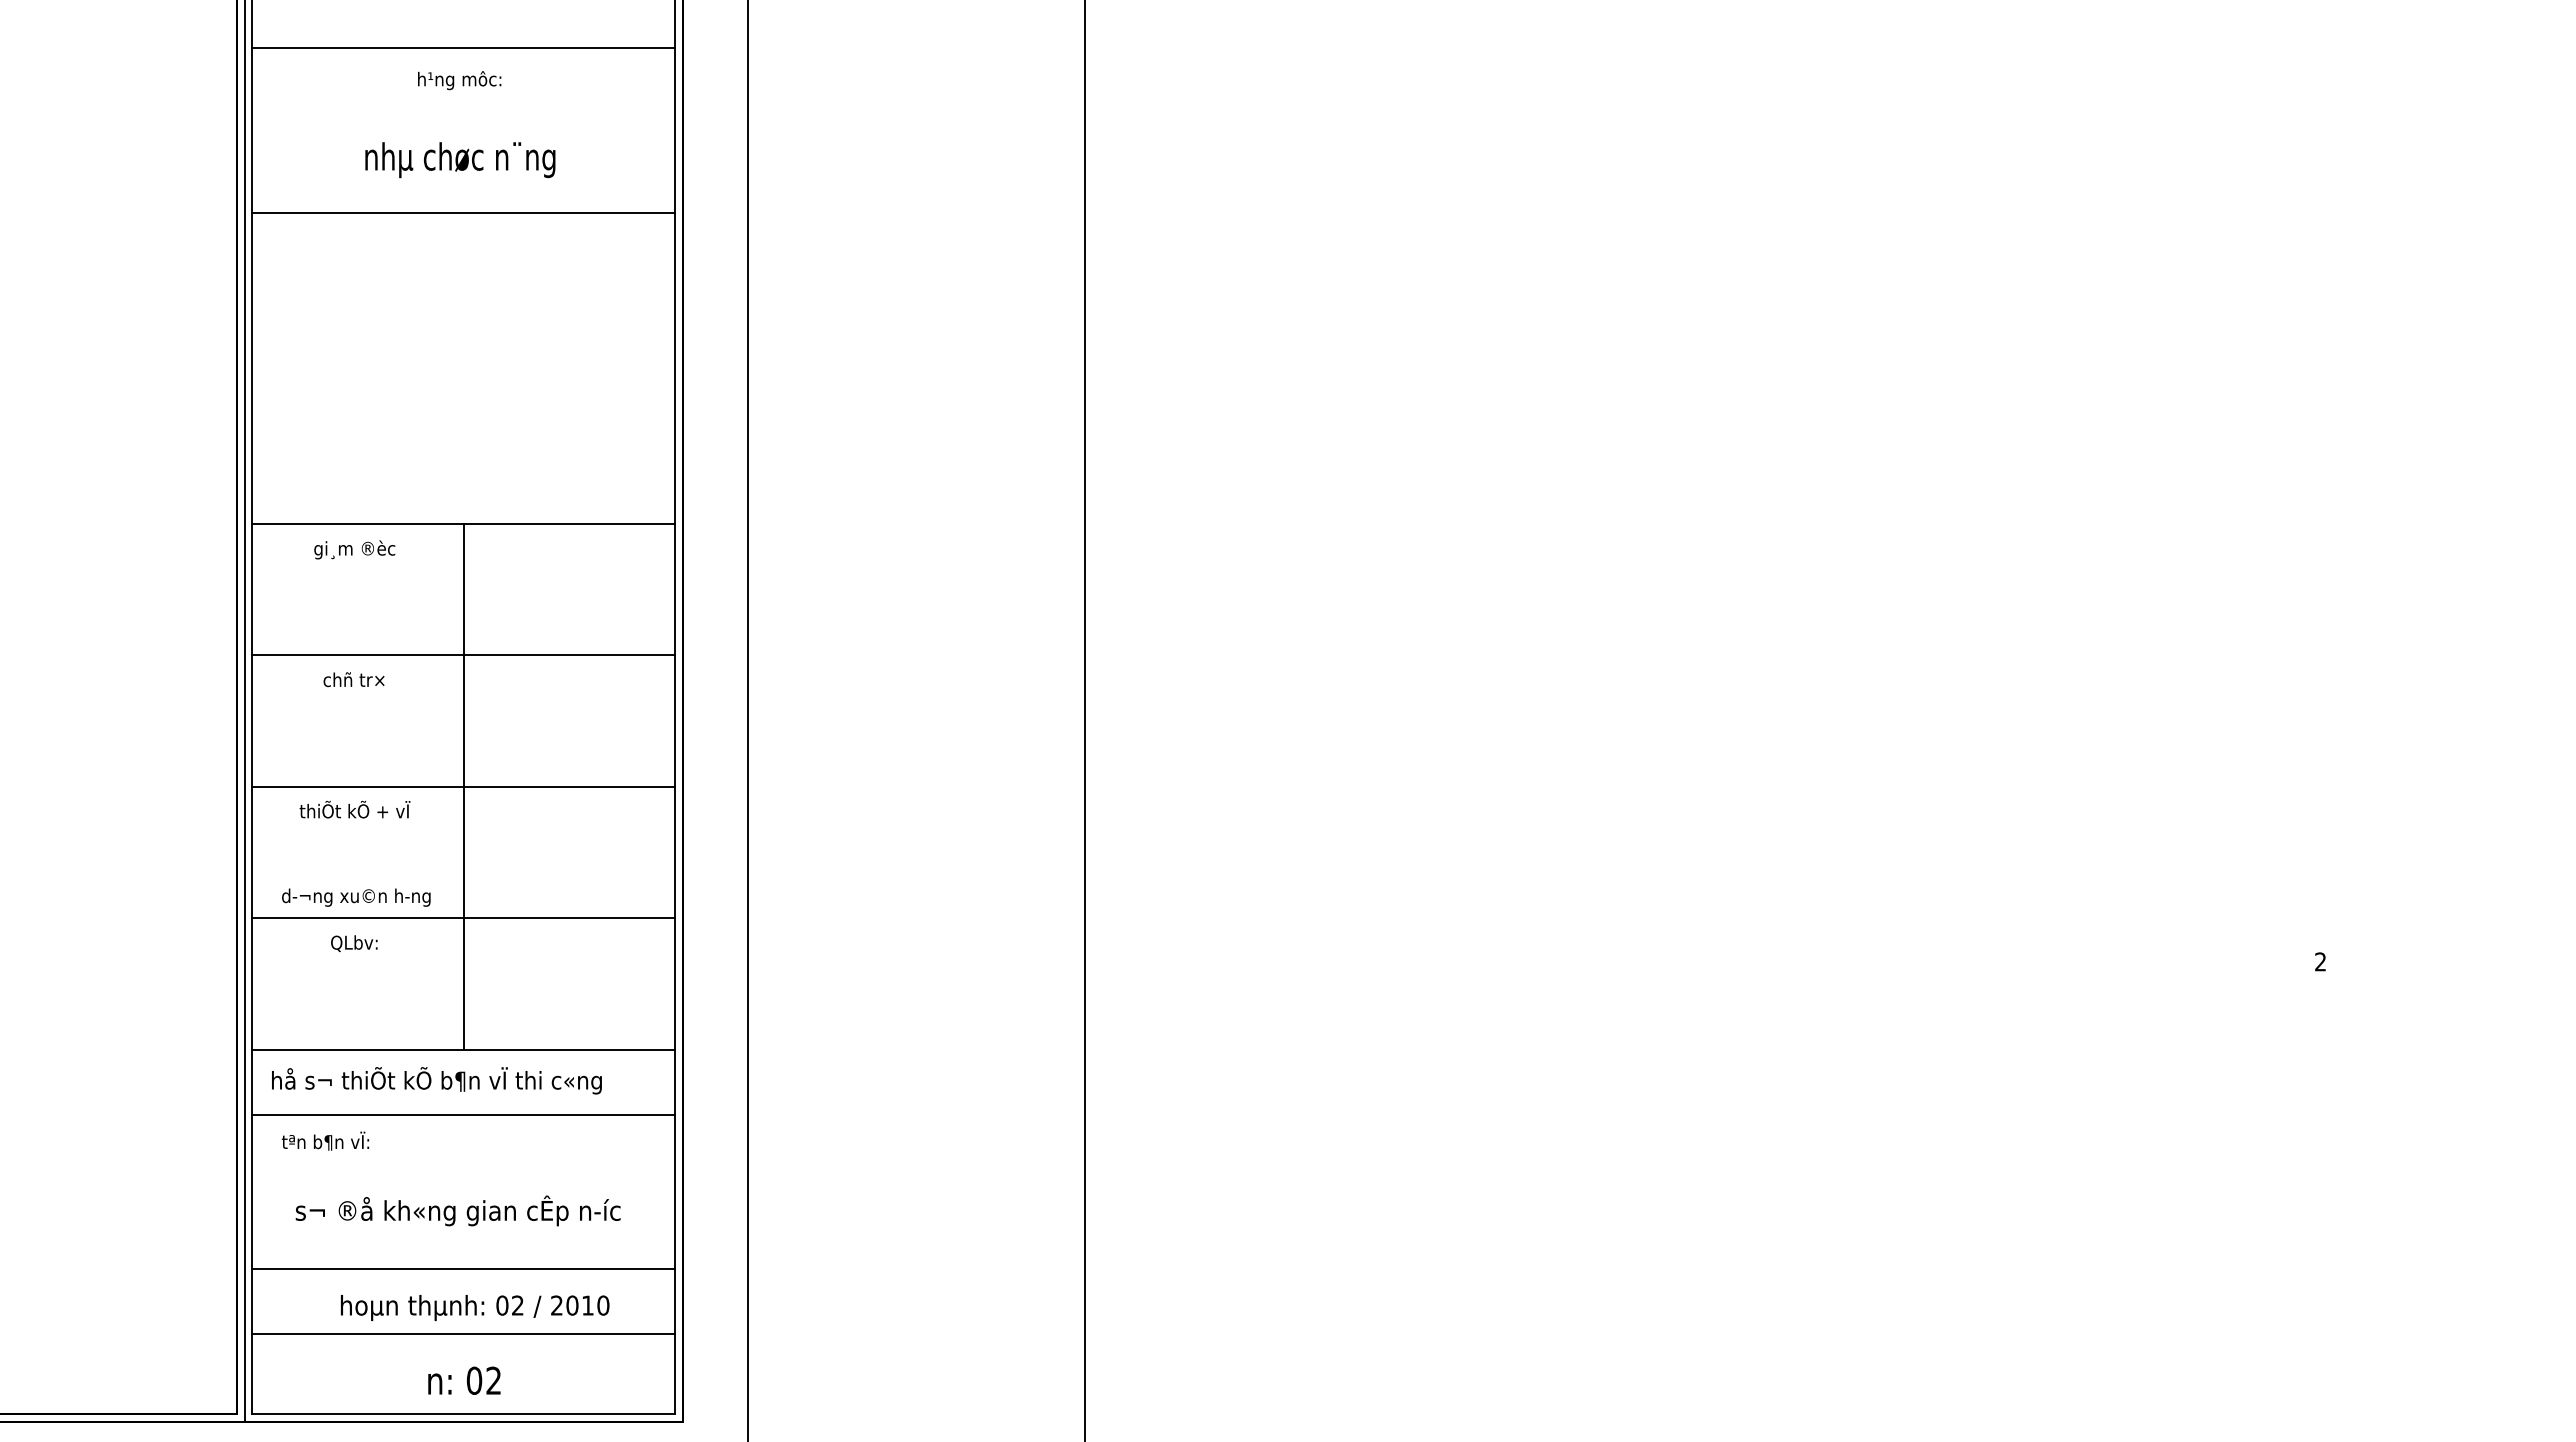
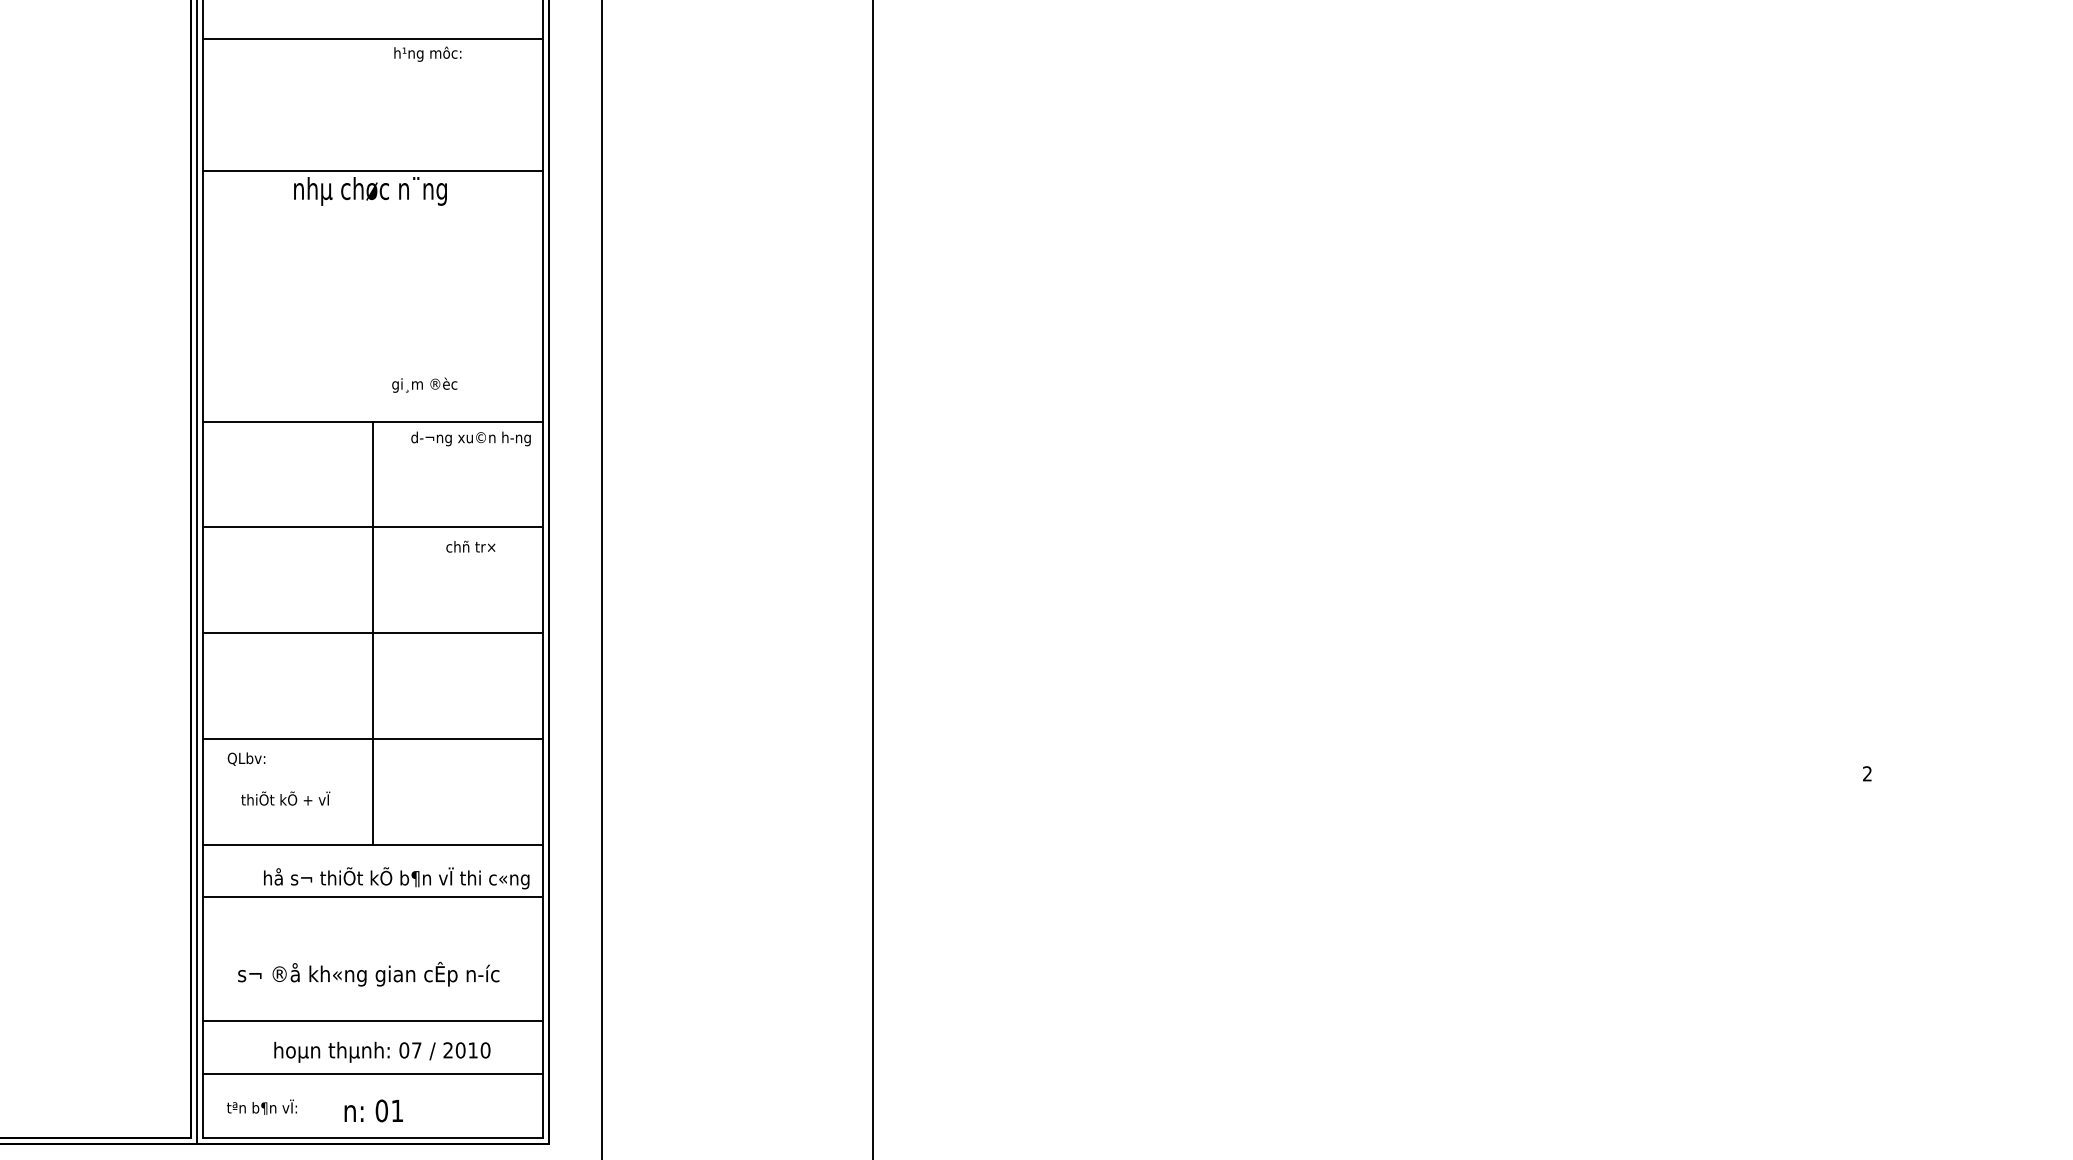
text: (459, 80) -> (427, 54), moved
text: (460, 160) -> (370, 191), moved
text: (354, 549) -> (424, 384), moved
text: (353, 679) -> (470, 546), moved
text: (354, 809) -> (285, 798), moved
text: (356, 897) -> (471, 438), moved
text: (354, 943) -> (246, 759), moved
text: (436, 1080) -> (396, 878), moved
text: (325, 1140) -> (261, 1106), moved
text: (517, 1305) -> (416, 1050), 02 -> 07
text: (493, 1380) -> (397, 1110), 02 -> 01

